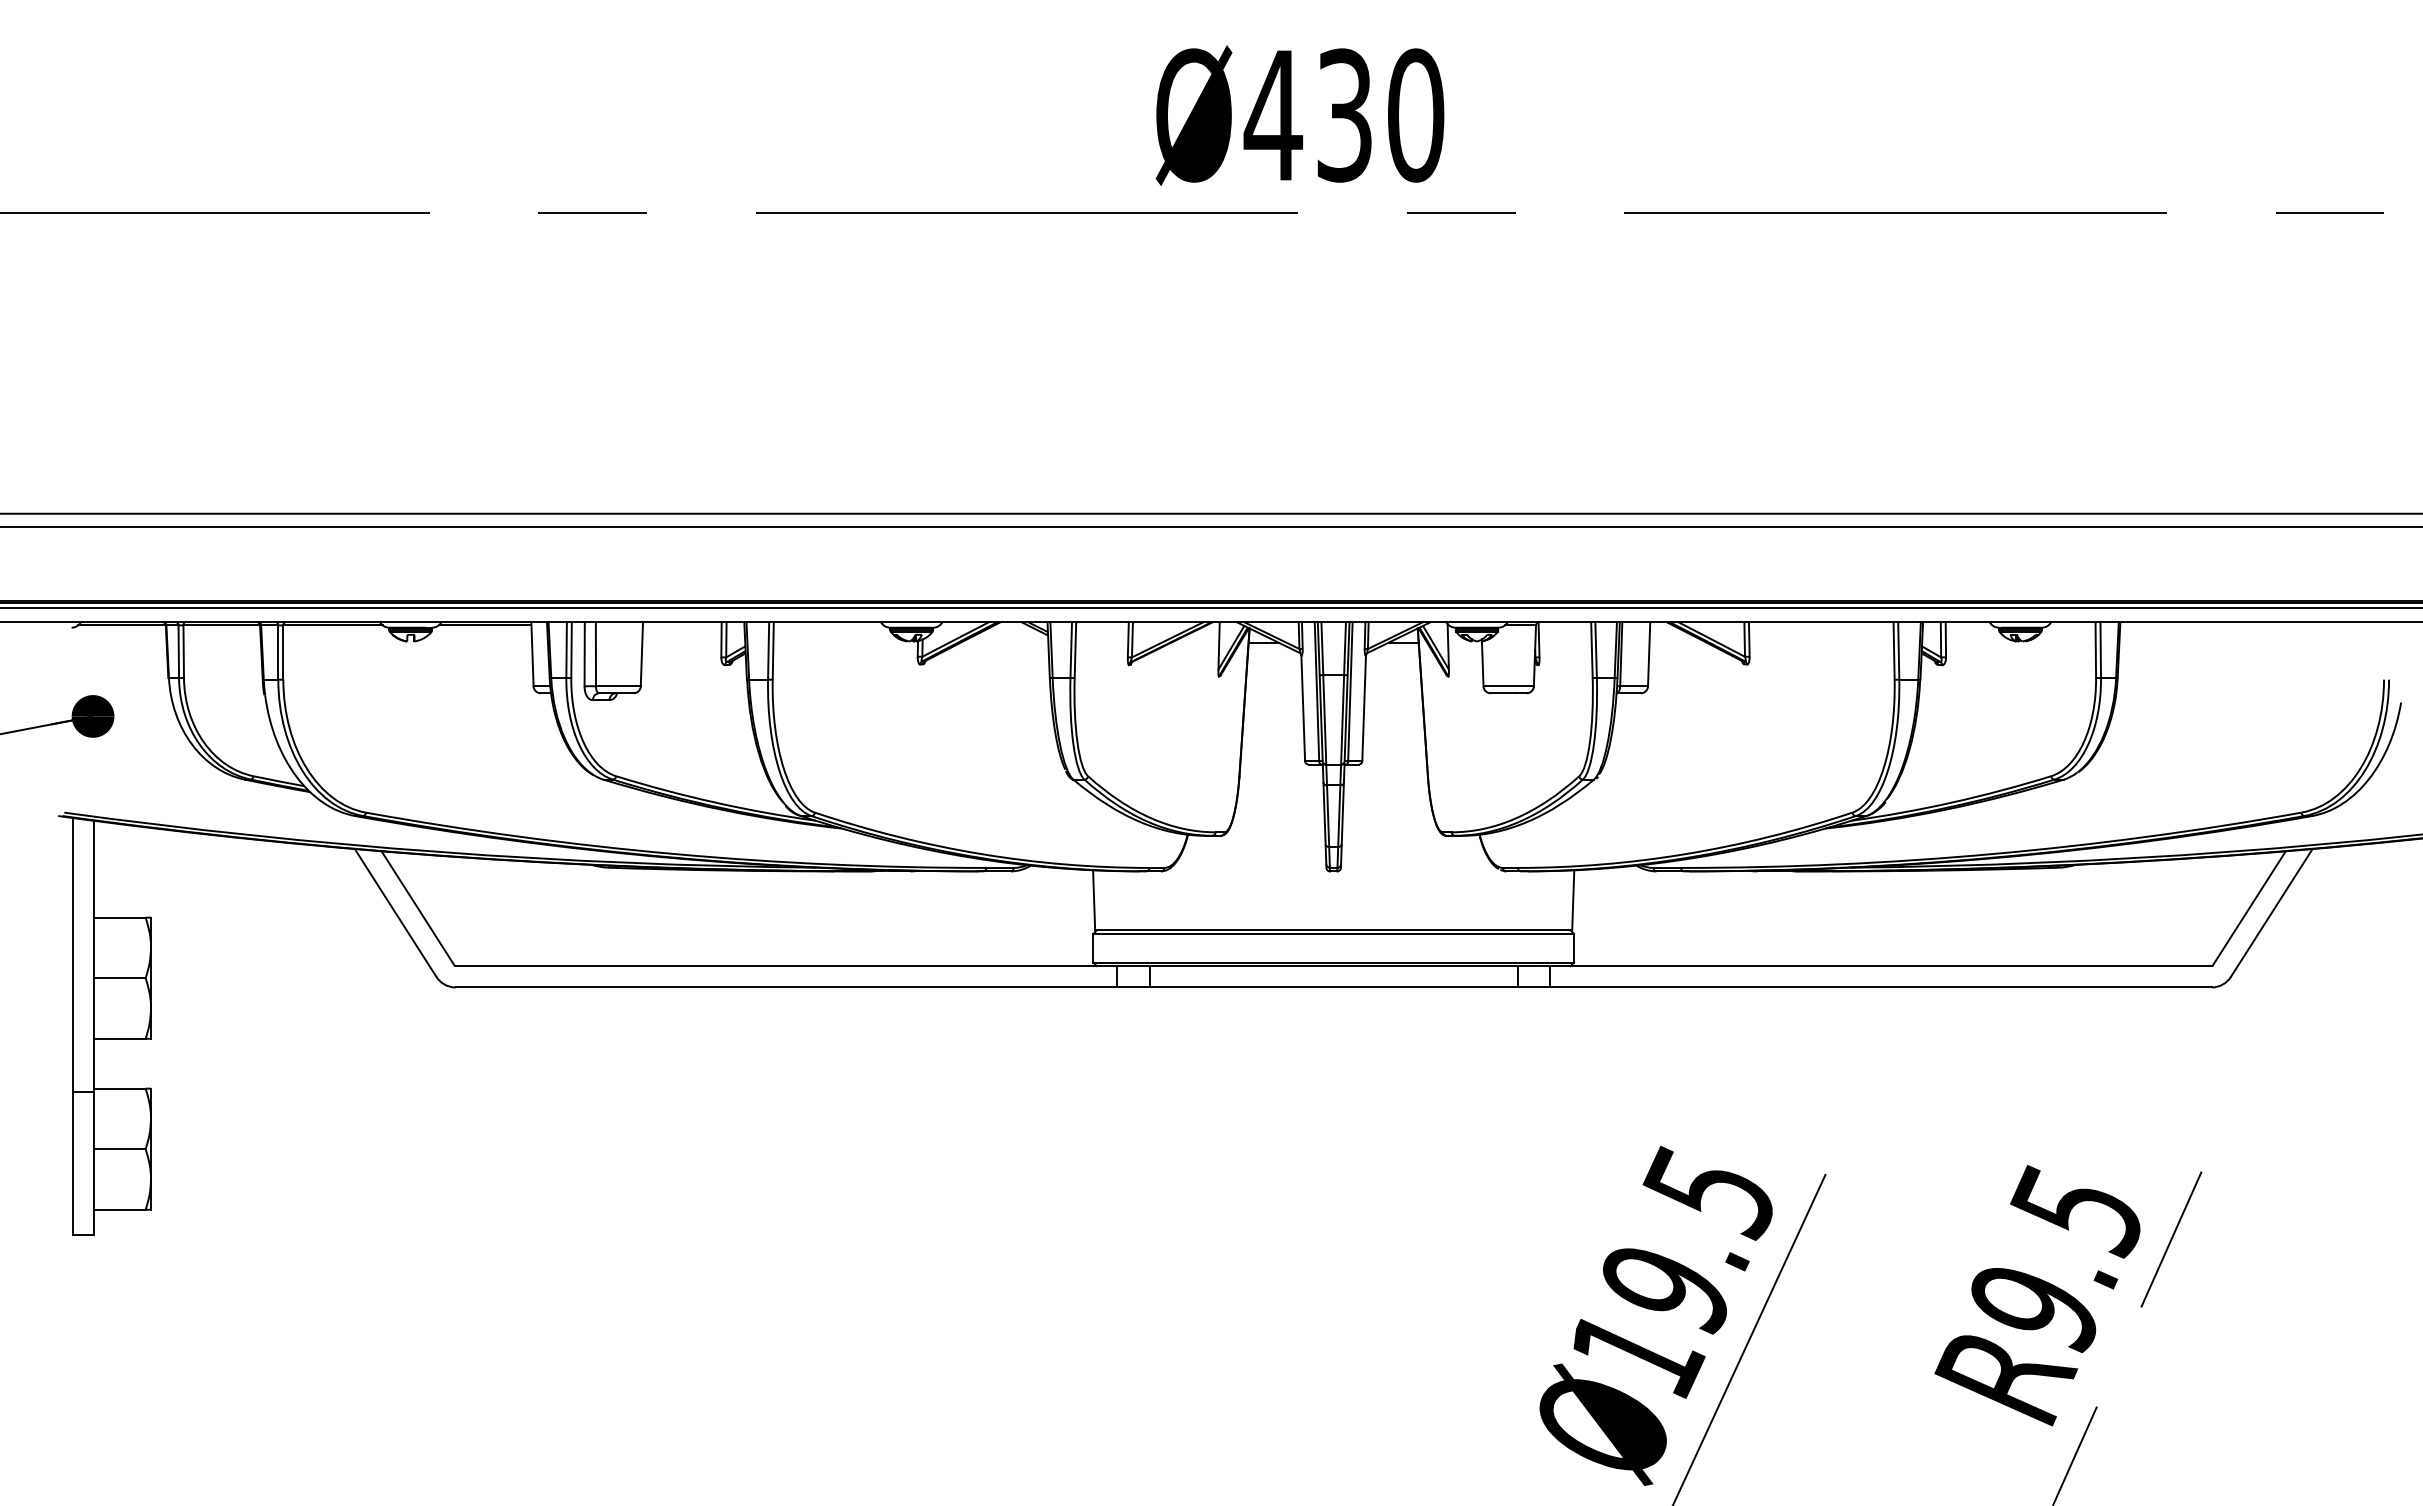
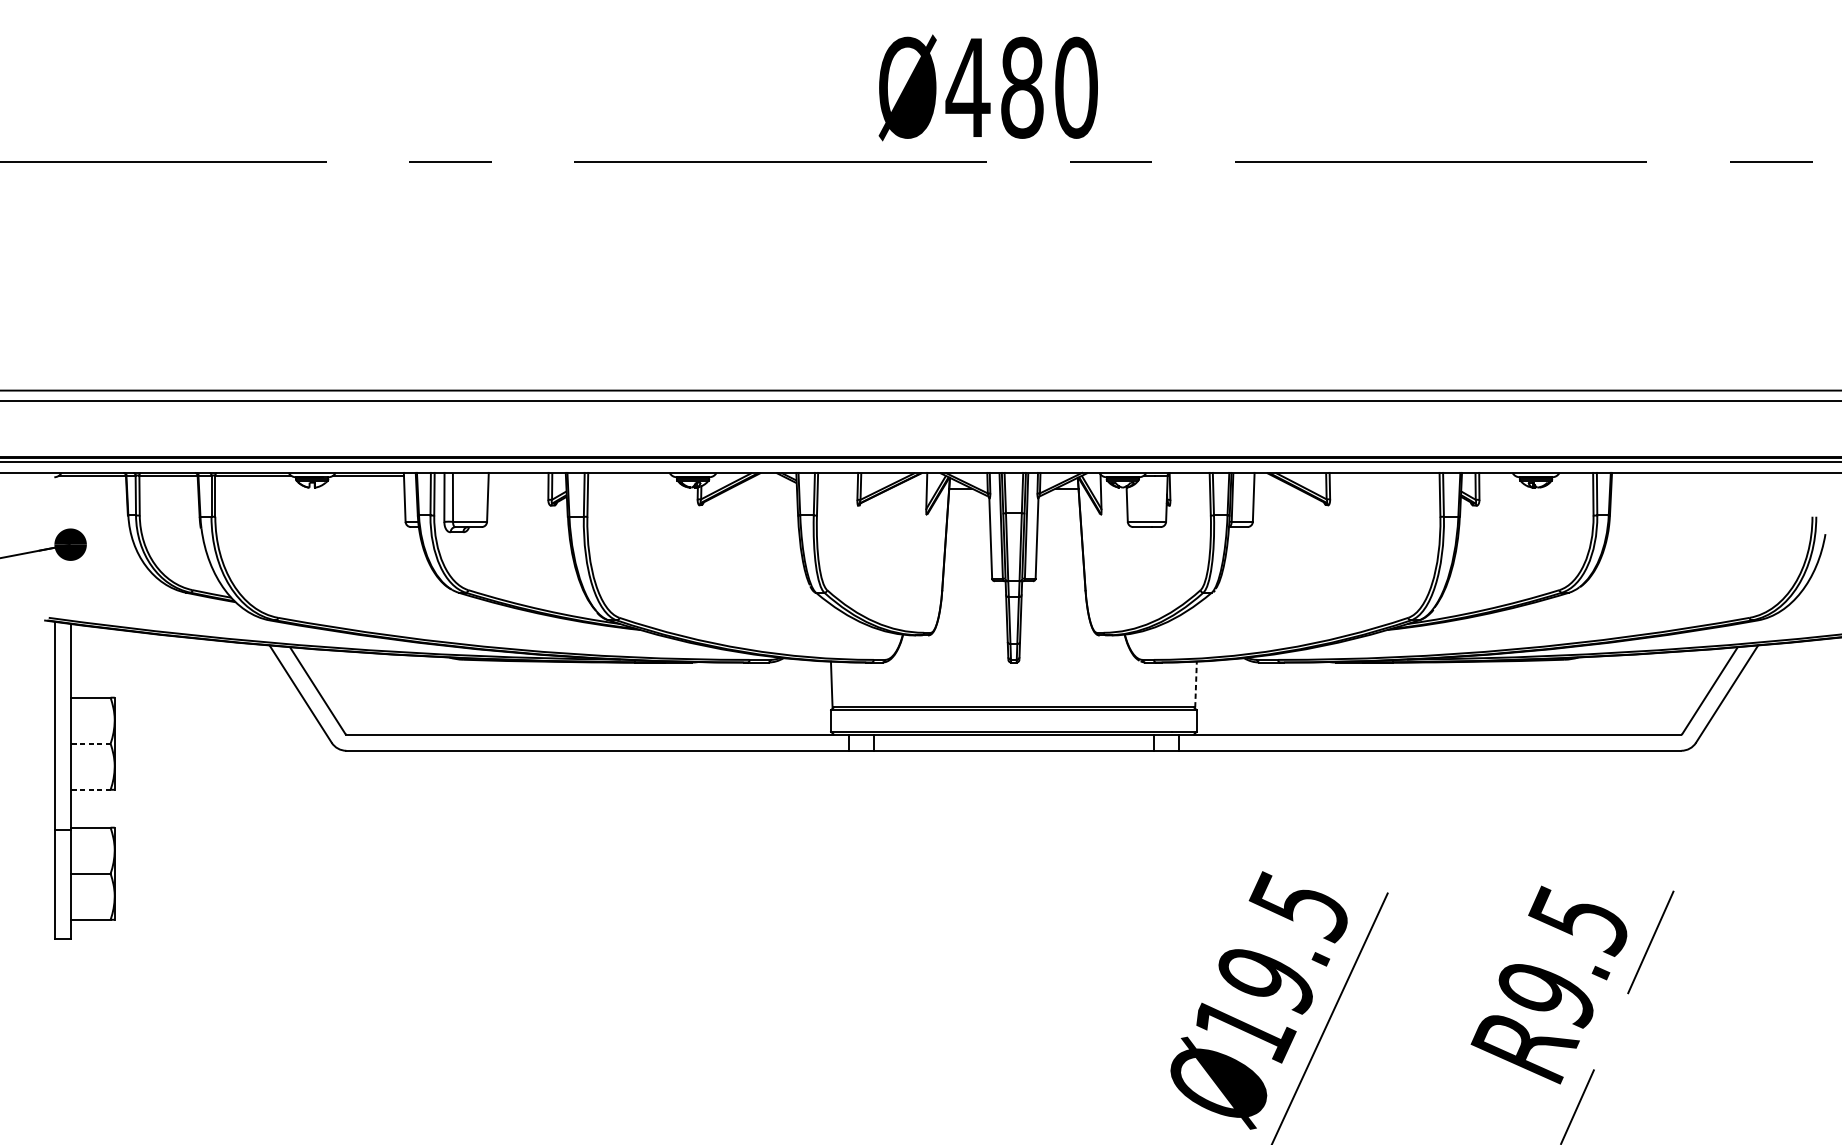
text: (1344, 115) -> (1022, 87), Ø430 -> Ø480
line: (1573, 899) -> (1196, 683), solid -> dashed
line: (119, 978) -> (90, 743), solid -> dashed
line: (119, 1038) -> (90, 789), solid -> dashed

